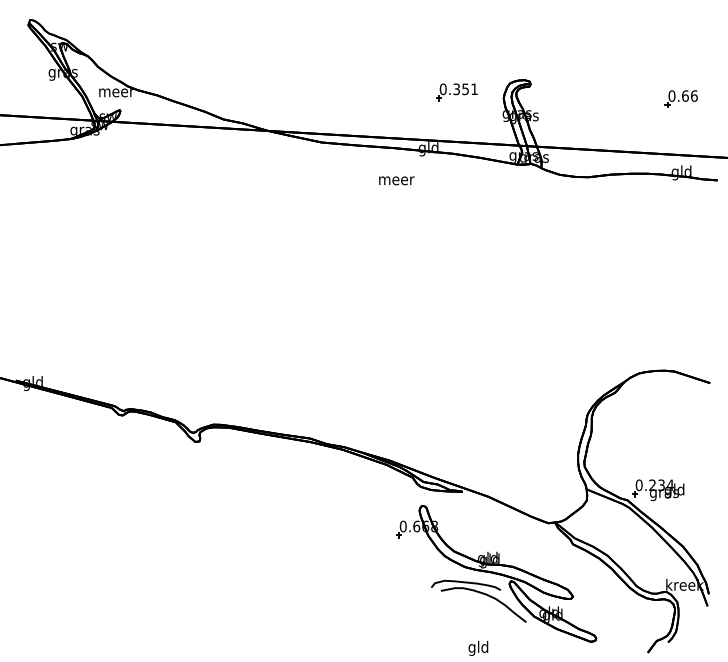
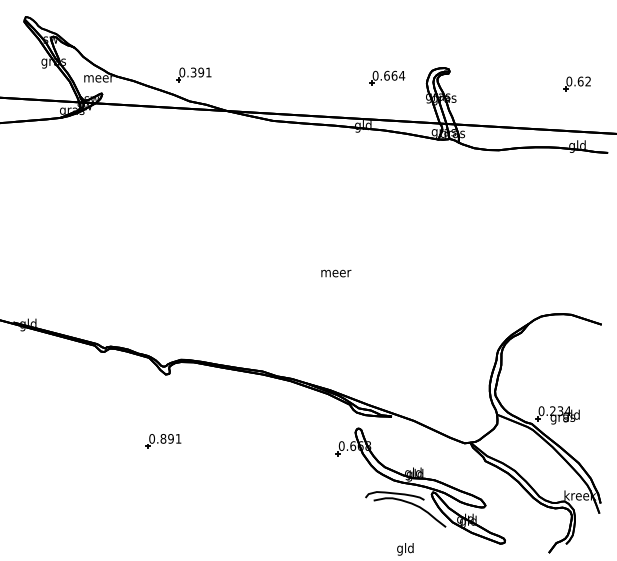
part: (228, 88) -> (193, 75), added
text: (465, 89) -> (394, 75), 0.351 -> 0.664
text: (694, 95) -> (588, 81), 0.66 -> 0.62
text: (396, 180) -> (336, 273), moved
part: (192, 520) -> (163, 440), added

